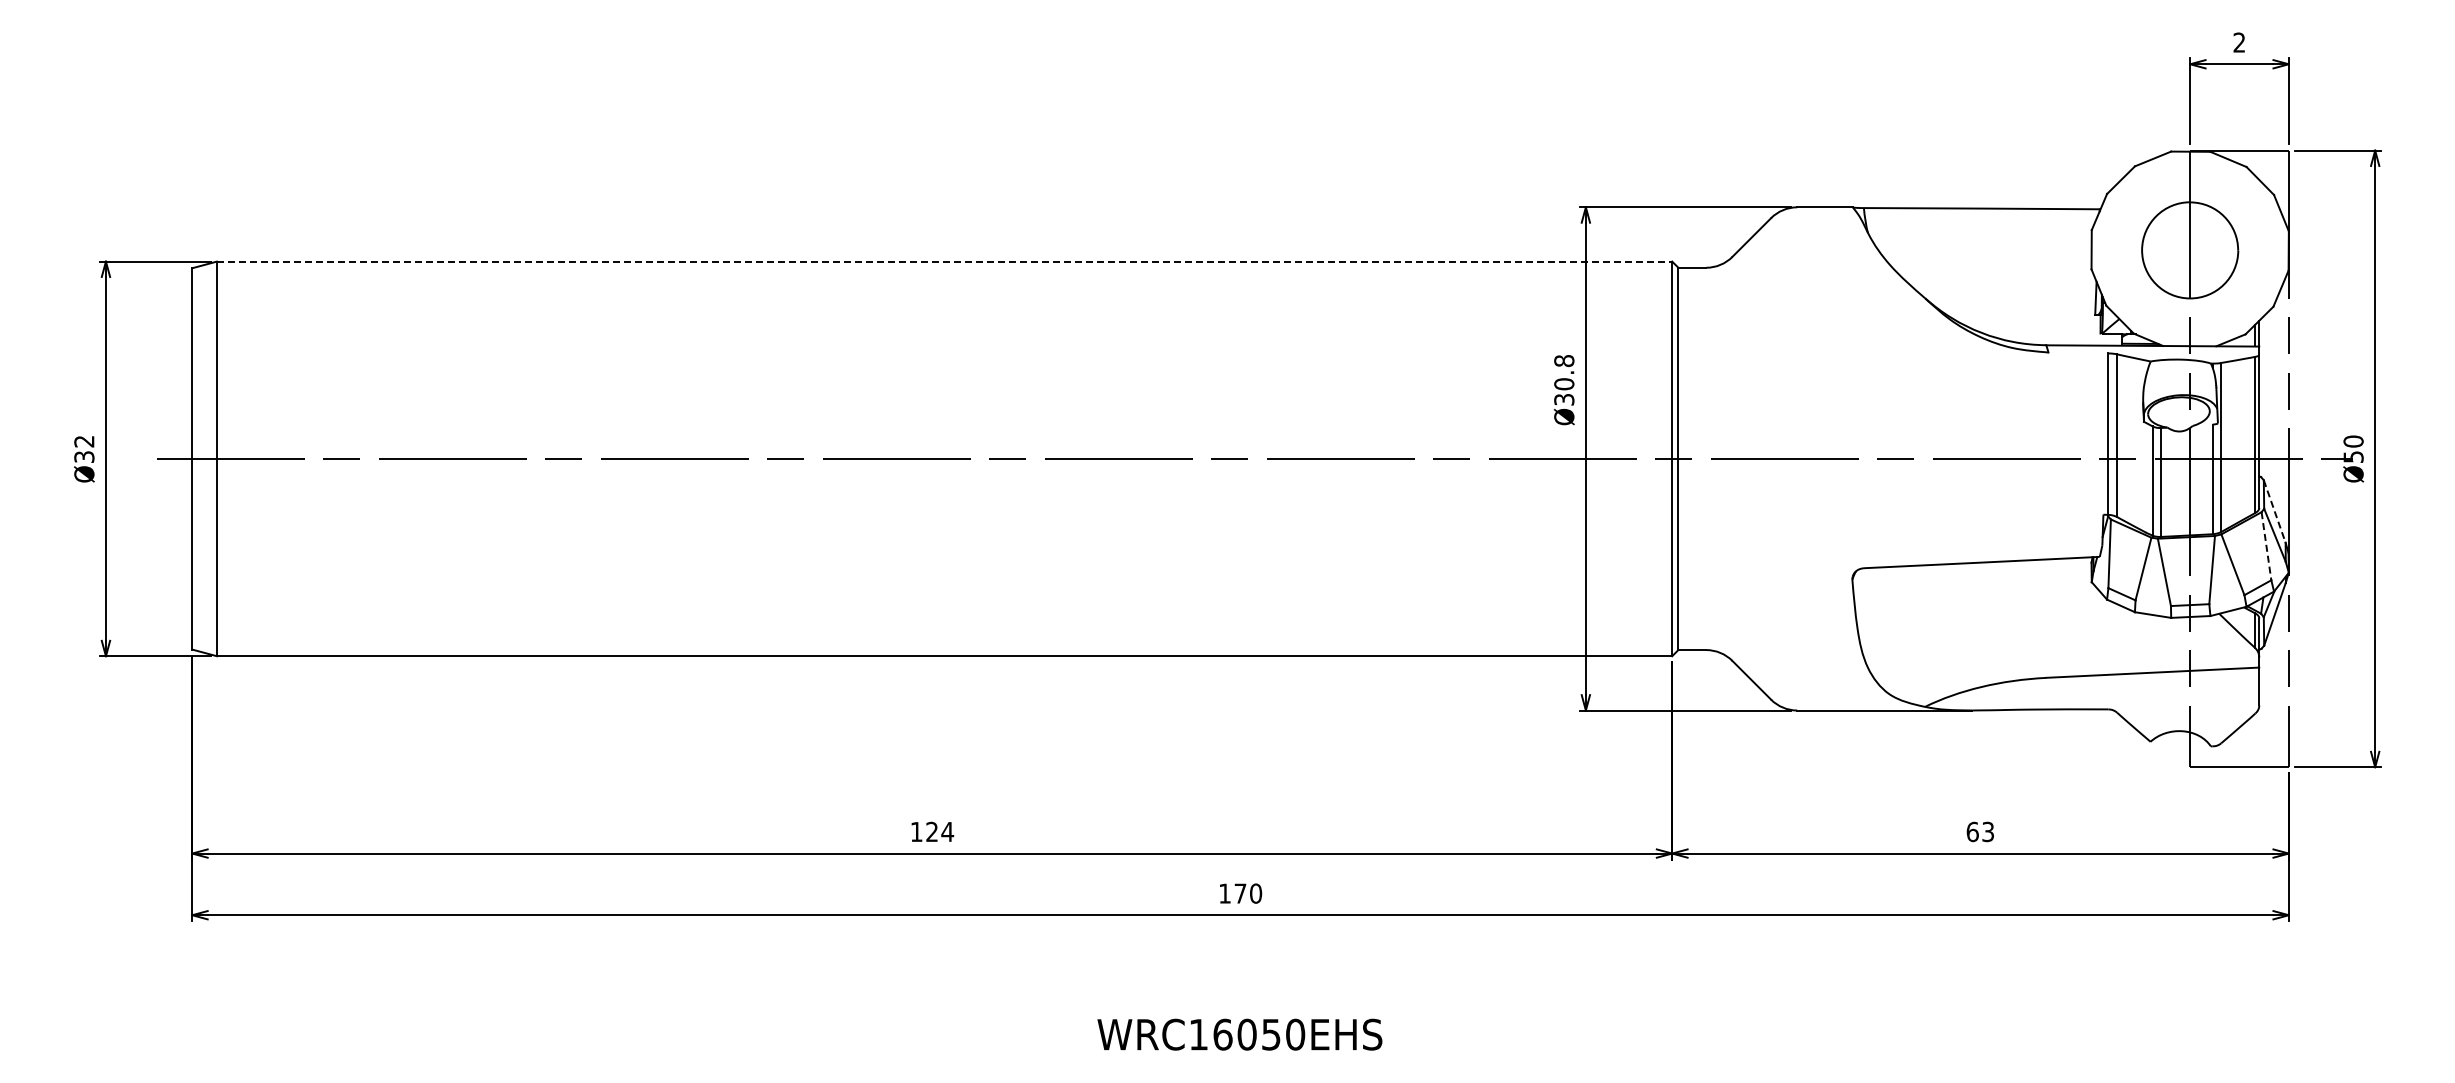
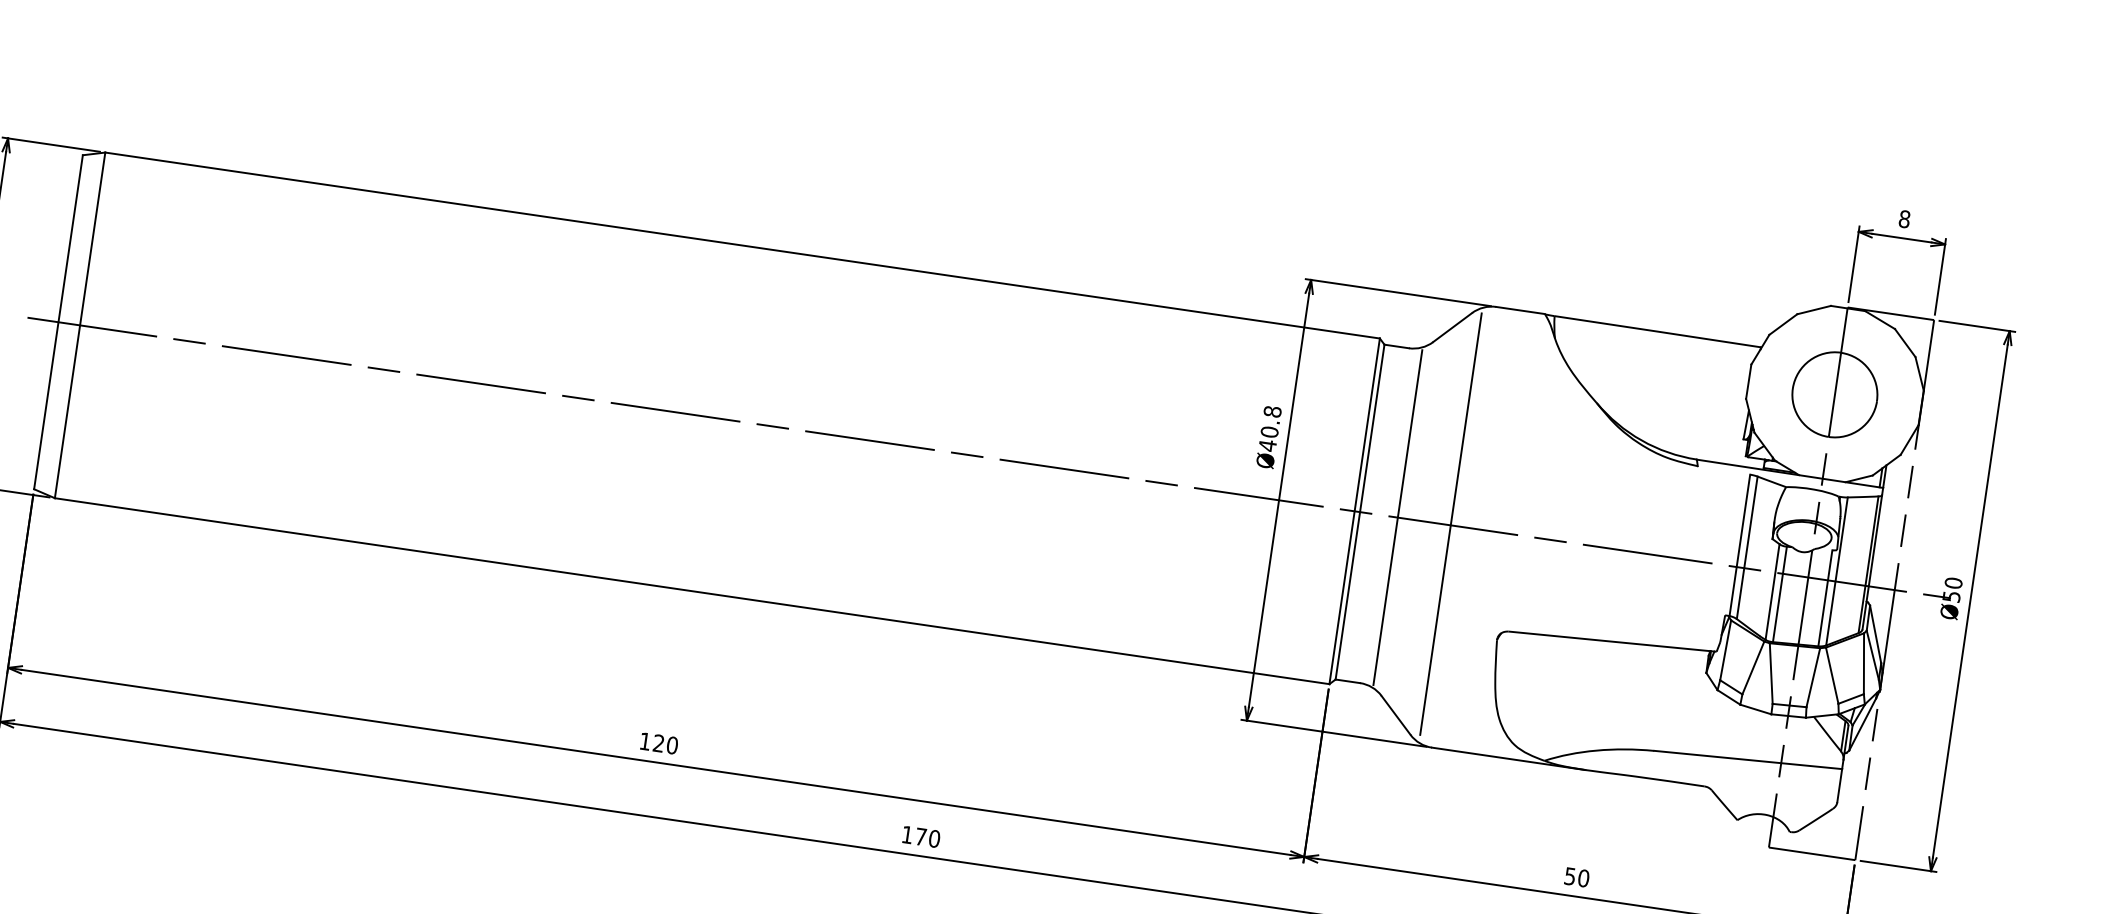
text: (2239, 42) -> (1904, 219), 2 -> 8
line: (944, 261) -> (742, 245), dashed -> solid
text: (1564, 399) -> (1267, 445), Ø30.8 -> Ø40.8
line: (1781, 457) -> (1450, 524), added
line: (1721, 458) -> (1397, 517), added
line: (2274, 511) -> (1875, 634), dashed -> solid
line: (2266, 546) -> (1863, 663), dashed -> solid
text: (947, 831) -> (672, 745), 124 -> 120
text: (1980, 831) -> (1577, 877), 63 -> 50

